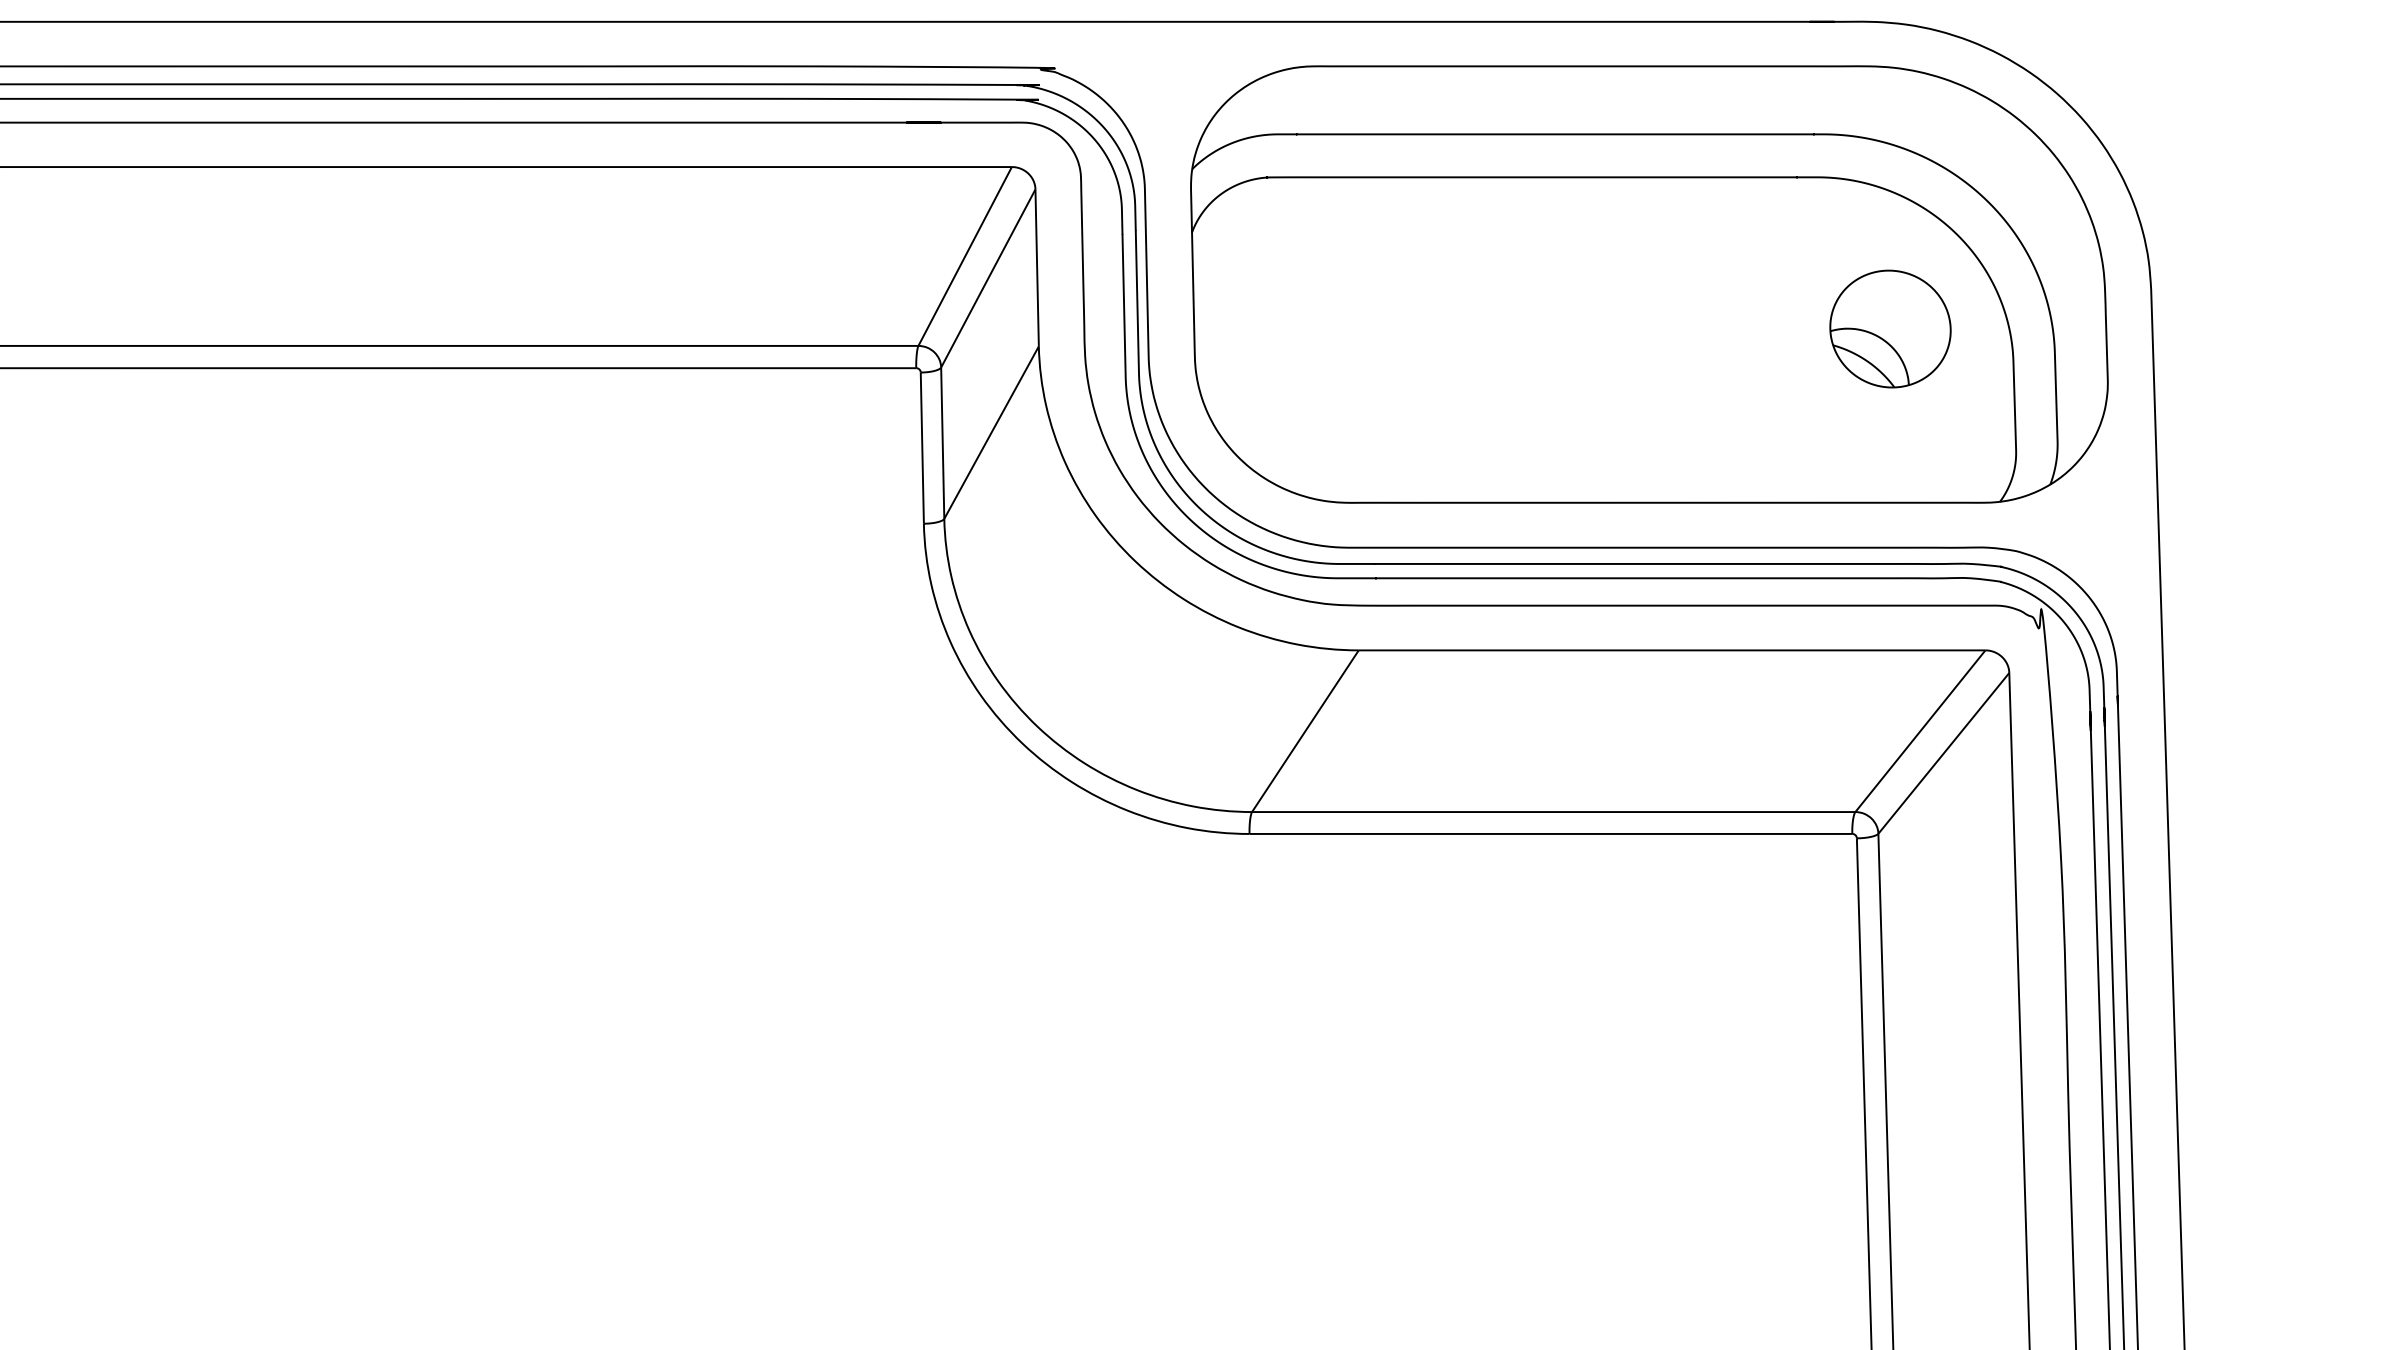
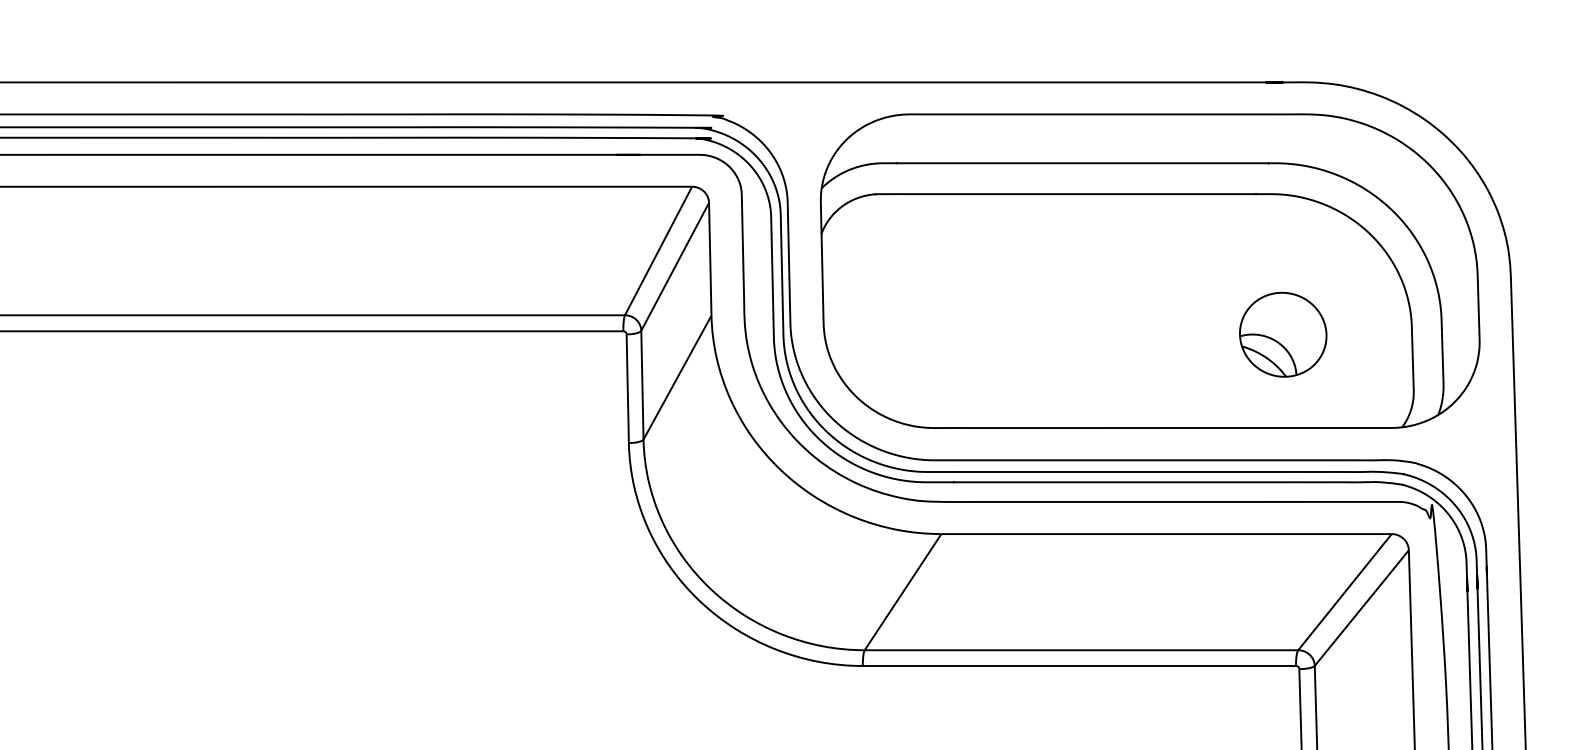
part: (1890, 328) -> (1283, 334), moved

